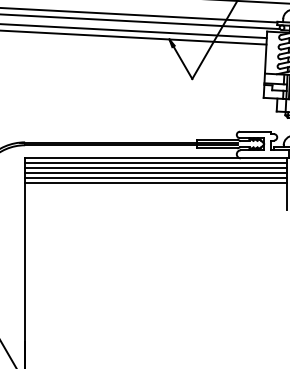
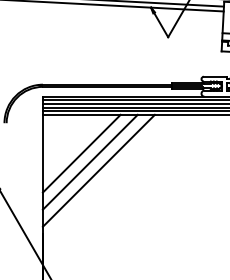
line: (76, 234) -> (81, 153), added
line: (87, 244) -> (89, 161), added
line: (99, 256) -> (98, 170), added

